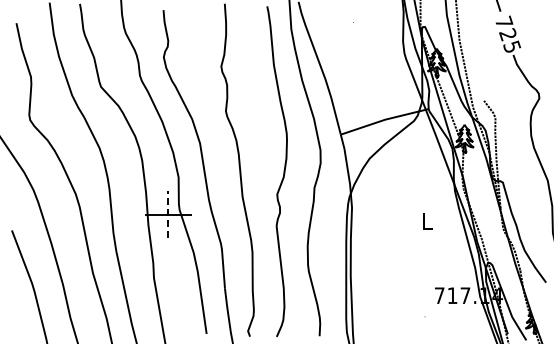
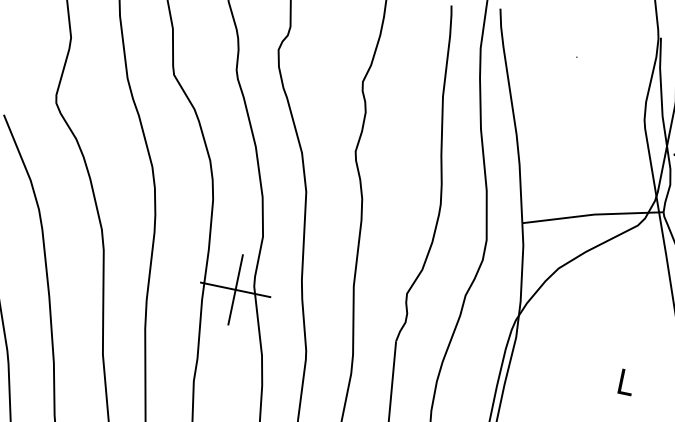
line: (168, 214) -> (235, 289), dashed -> solid

